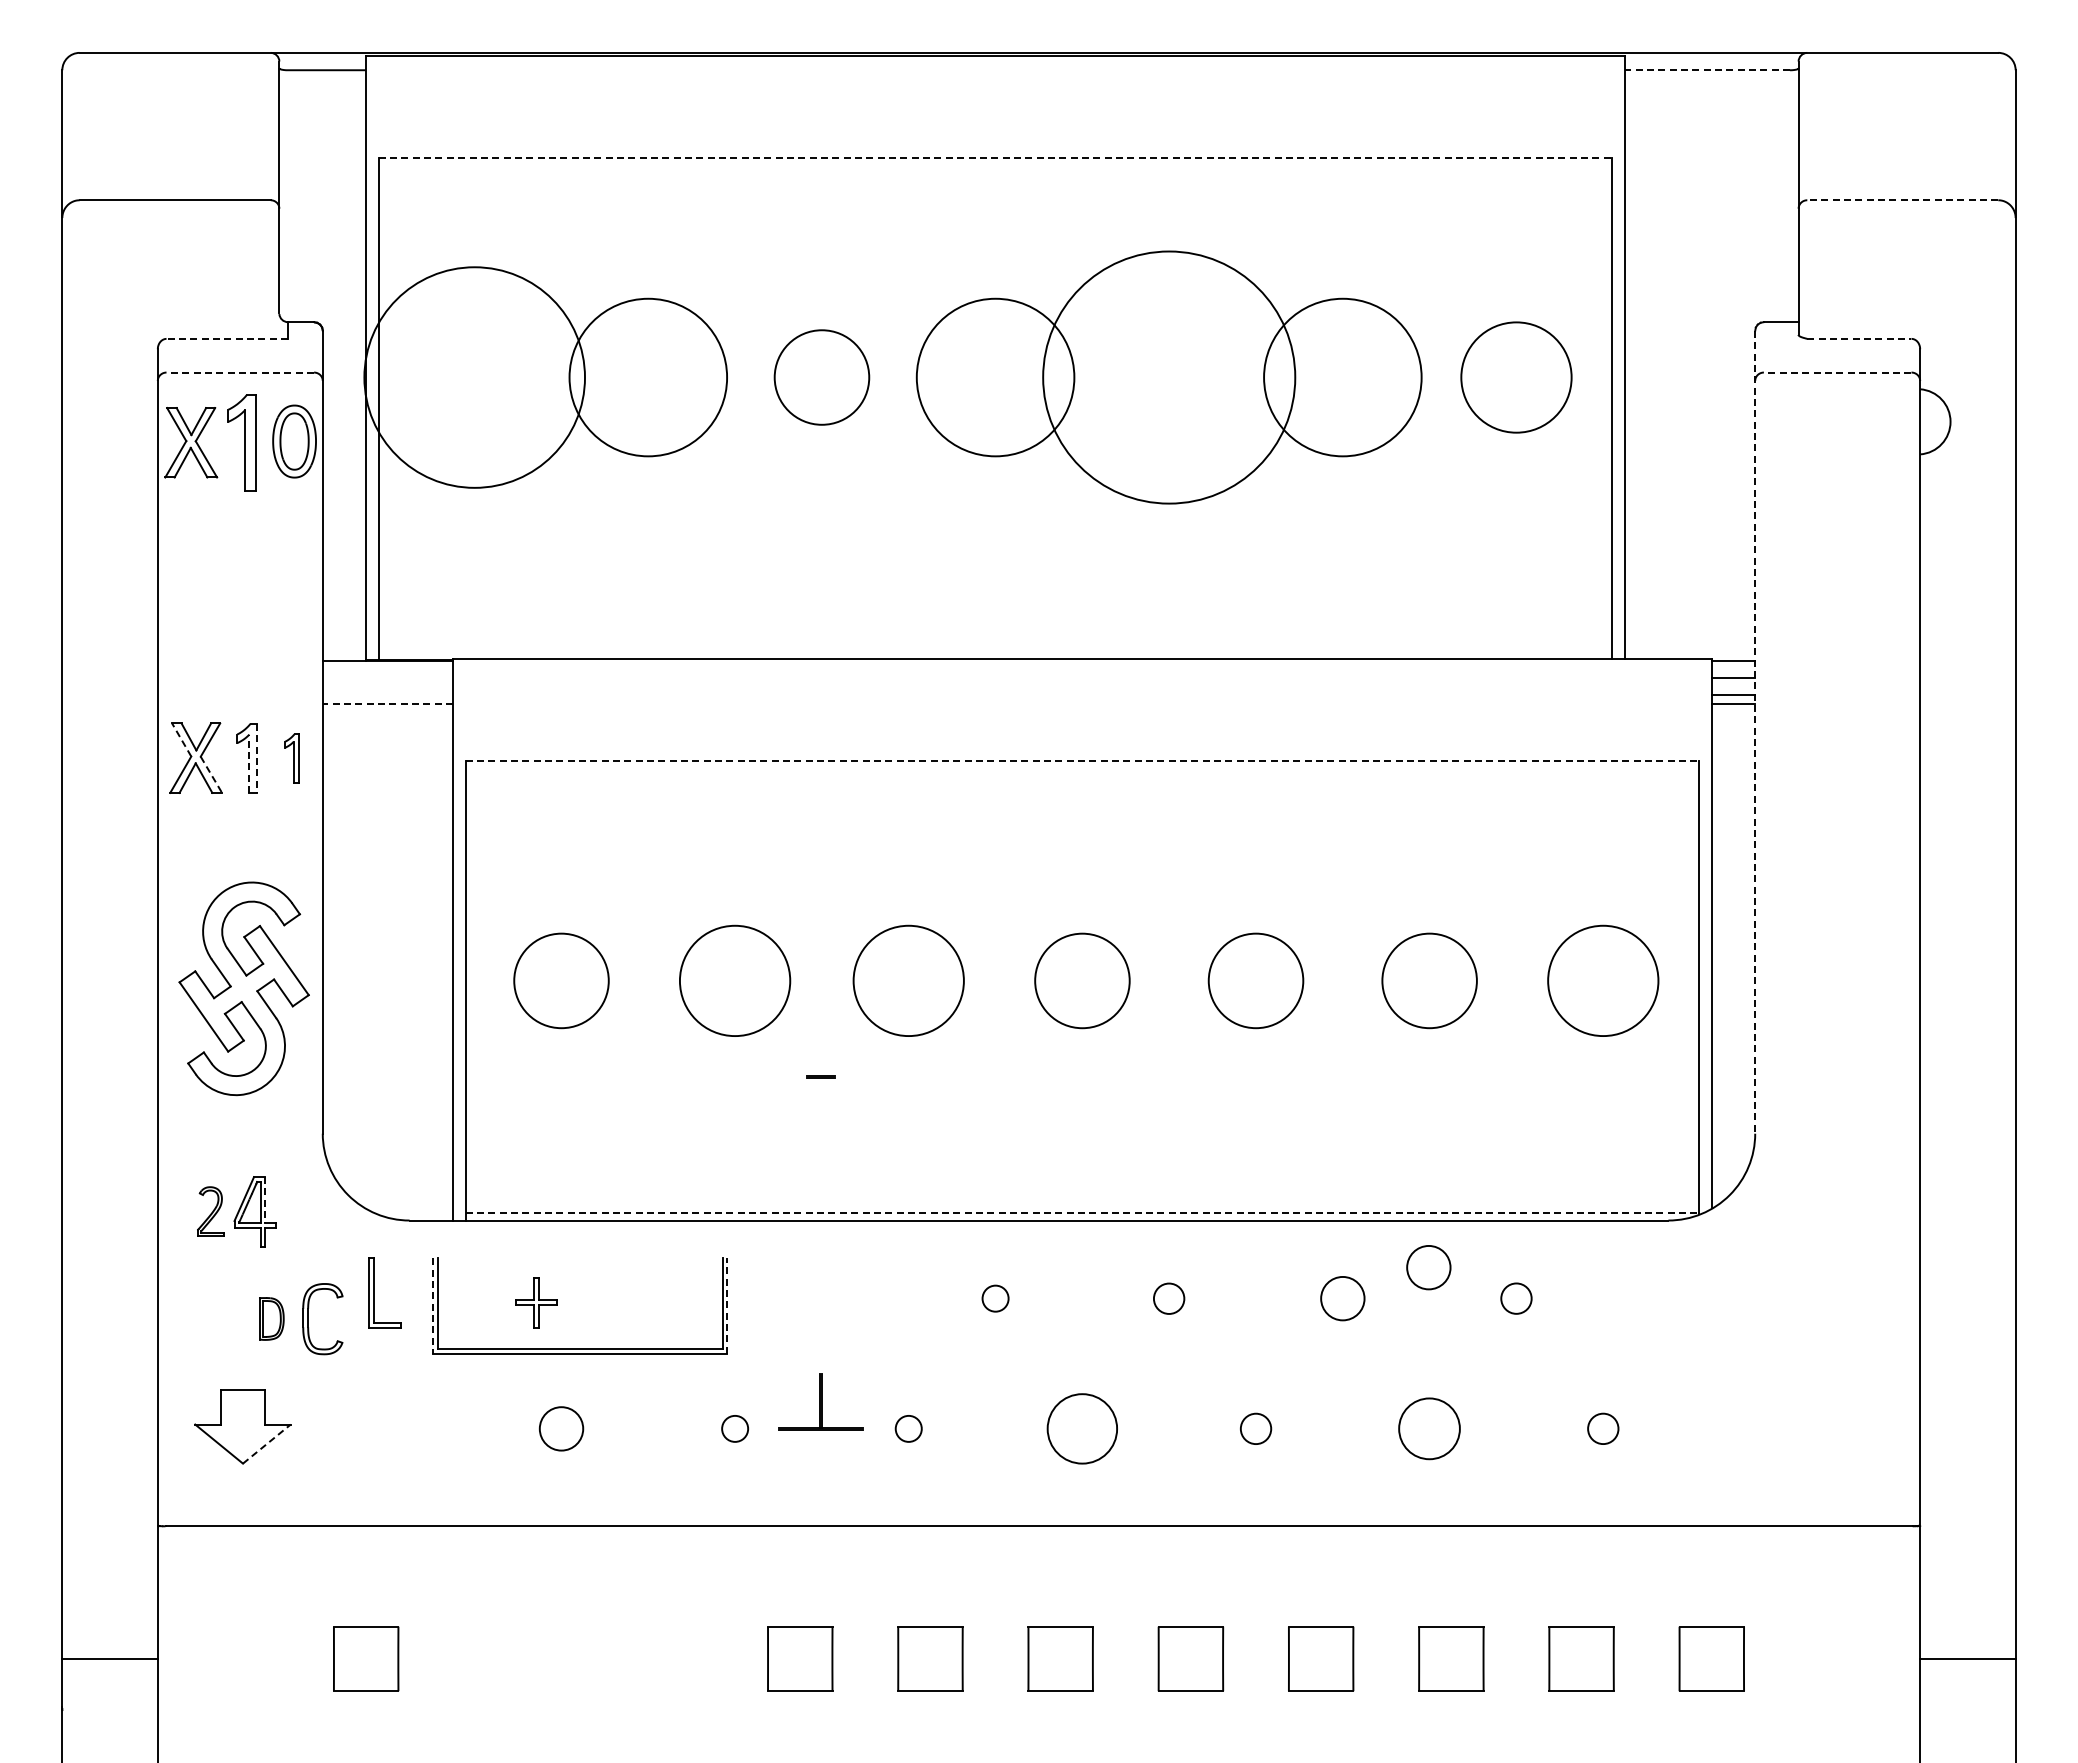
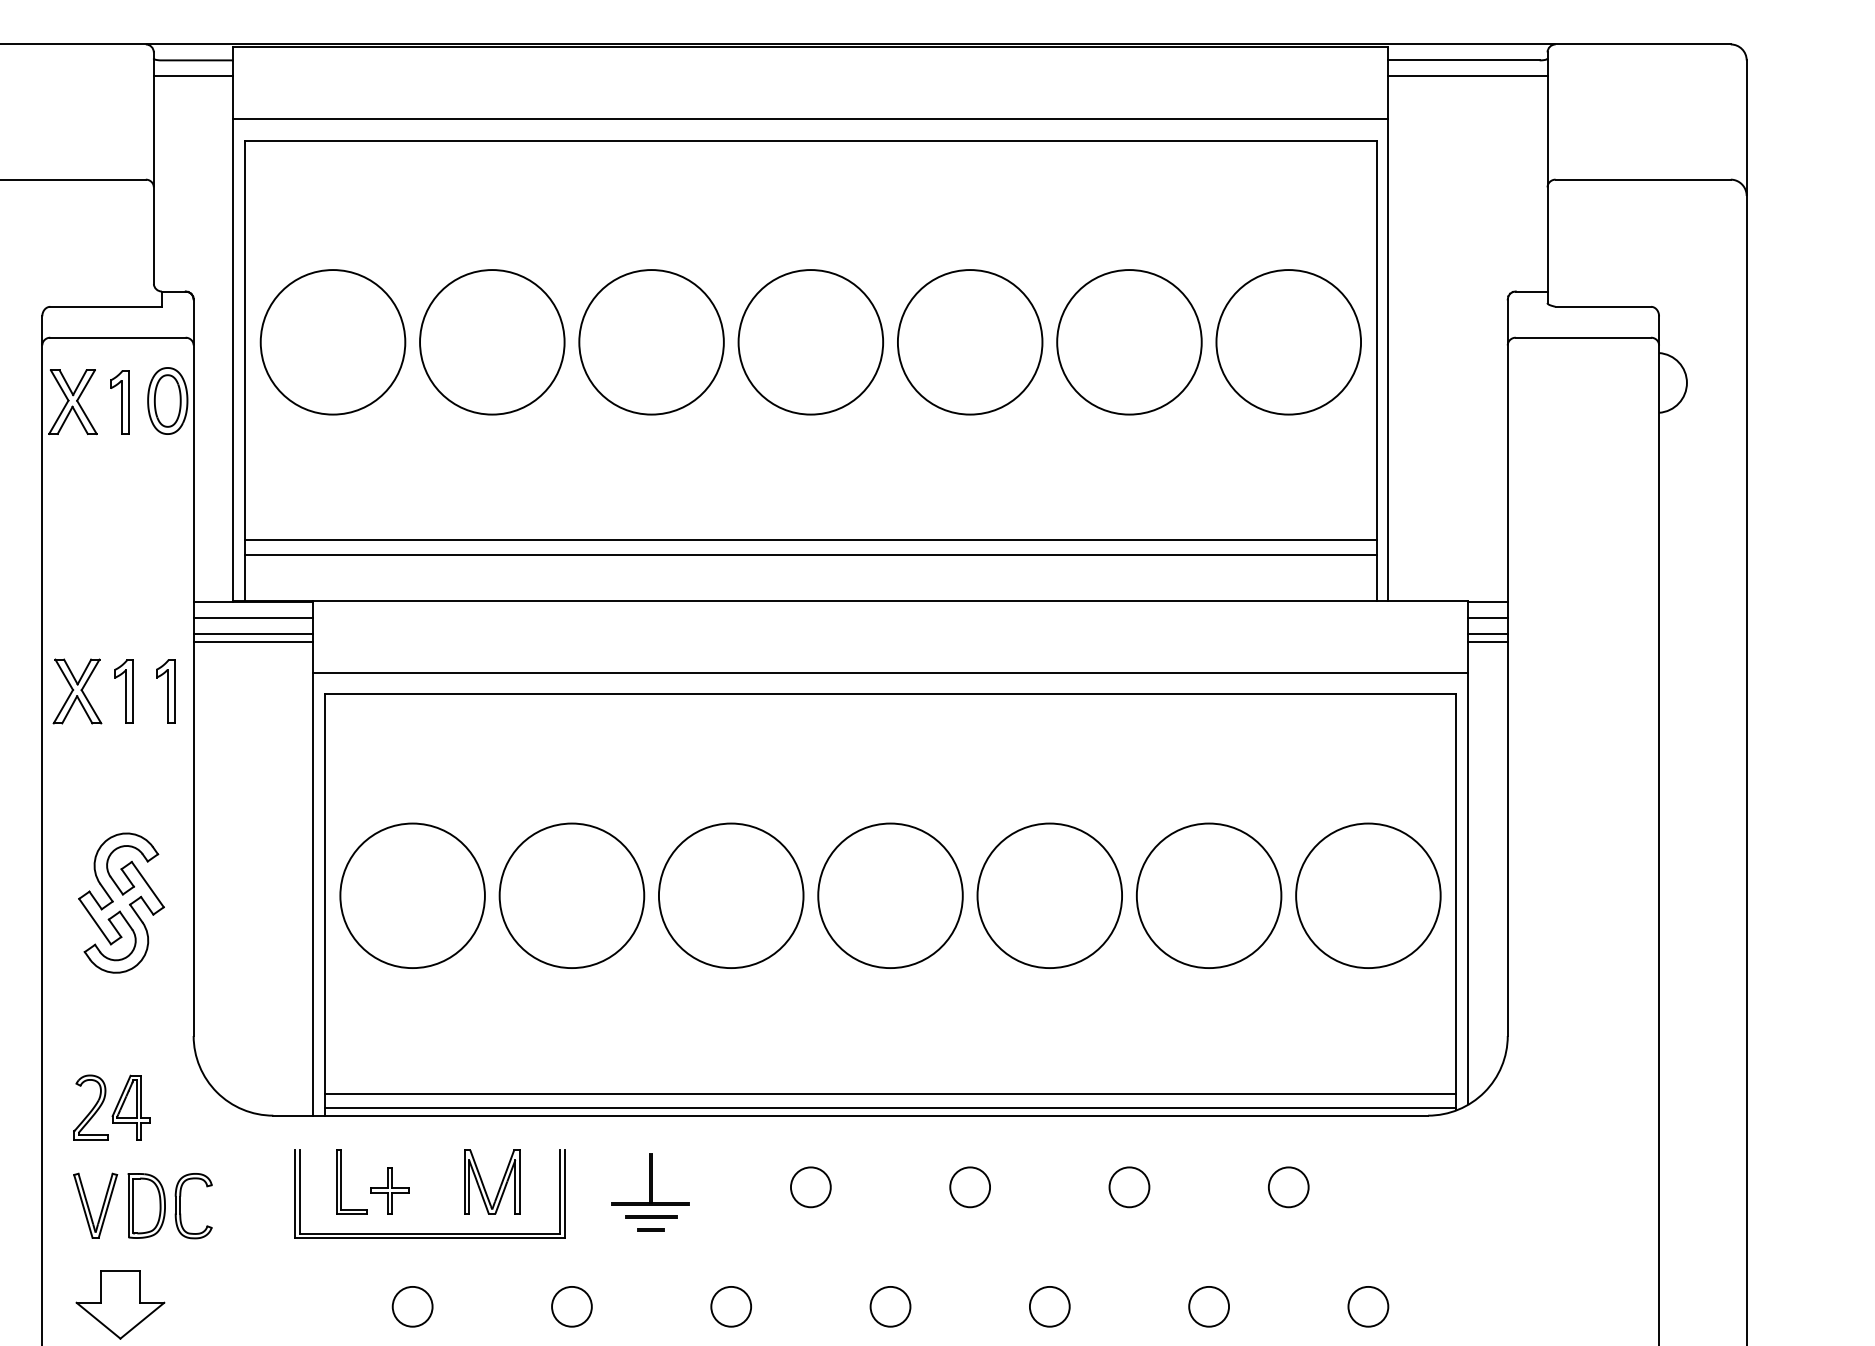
line: (1706, 70) -> (1463, 60), dashed -> solid
line: (322, 87) -> (193, 76), added
line: (1711, 87) -> (1467, 76), added
line: (995, 134) -> (810, 119), added
line: (995, 157) -> (810, 140), dashed -> solid
line: (1902, 200) -> (1642, 179), dashed -> solid
line: (227, 338) -> (106, 306), dashed -> solid
line: (1859, 338) -> (1603, 306), dashed -> solid
line: (240, 372) -> (118, 337), dashed -> solid
line: (1837, 372) -> (1583, 337), dashed -> solid
circle: (474, 377) -> (332, 342), size x0.71
circle: (821, 377) -> (651, 342), size x1.67
circle: (1169, 377) -> (970, 342), size x0.62
circle: (1516, 377) -> (1288, 342), size x1.43
part: (241, 442) -> (119, 401), size x0.71
line: (995, 593) -> (810, 540), added
line: (995, 609) -> (810, 555), added
line: (387, 677) -> (253, 617), added
line: (387, 695) -> (253, 633), added
line: (387, 703) -> (253, 641), dashed -> solid
line: (1755, 732) -> (1508, 667), dashed -> solid
line: (1082, 737) -> (890, 672), added
line: (181, 739) -> (64, 674), dashed -> solid
line: (256, 758) -> (132, 691), dashed -> solid
part: (291, 758) -> (164, 691), size x1.43
line: (1082, 761) -> (890, 694), dashed -> solid
line: (249, 763) -> (126, 696), dashed -> solid
line: (211, 775) -> (91, 707), dashed -> solid
circle: (561, 980) -> (412, 895), size x1.67
circle: (734, 980) -> (571, 895), size x1.43
circle: (908, 980) -> (730, 895), size x1.43
circle: (1082, 980) -> (890, 895), size x1.67
circle: (1255, 980) -> (1049, 895), size x1.67
circle: (1429, 980) -> (1208, 895), size x1.67
circle: (1603, 980) -> (1368, 895), size x1.43
part: (243, 988) -> (120, 902), size x0.71
line: (820, 1076) -> (650, 1229), moved
line: (1082, 1196) -> (890, 1093), added
line: (265, 1200) -> (141, 1097), dashed -> solid
part: (210, 1211) -> (90, 1107), size x1.43
line: (1082, 1212) -> (890, 1108), dashed -> solid
circle: (1428, 1267) -> (1208, 1158), removed
part: (374, 1292) -> (342, 1181), moved
part: (639, 1296) -> (484, 1185), added
circle: (995, 1298) -> (810, 1187), size x1.67
circle: (1168, 1298) -> (969, 1187), size x1.43
circle: (1516, 1298) -> (1288, 1187), size x1.43
line: (433, 1306) -> (295, 1194), dashed -> solid
line: (727, 1306) -> (564, 1194), dashed -> solid
part: (271, 1318) -> (146, 1205), size x1.67
part: (209, 1321) -> (89, 1208), added
line: (821, 1330) -> (651, 1216), added
part: (820, 1401) -> (650, 1178), moved
circle: (734, 1428) -> (571, 1306), size x1.67
circle: (908, 1428) -> (730, 1306), size x1.67
circle: (1082, 1428) -> (890, 1306), size x0.62
circle: (1255, 1428) -> (1049, 1306), size x1.43
circle: (1429, 1428) -> (1208, 1306), size x0.71
circle: (1602, 1428) -> (1367, 1306), size x1.43
line: (266, 1444) -> (142, 1321), dashed -> solid

